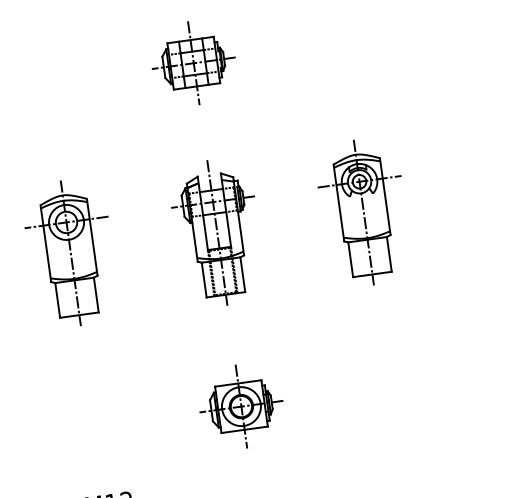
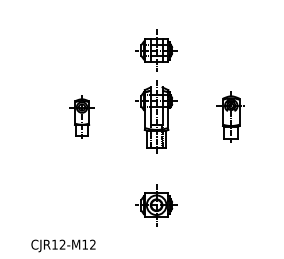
part: (193, 63) -> (156, 50), moved
part: (364, 211) -> (231, 116), size x0.7
part: (69, 252) -> (81, 116), size x0.6

